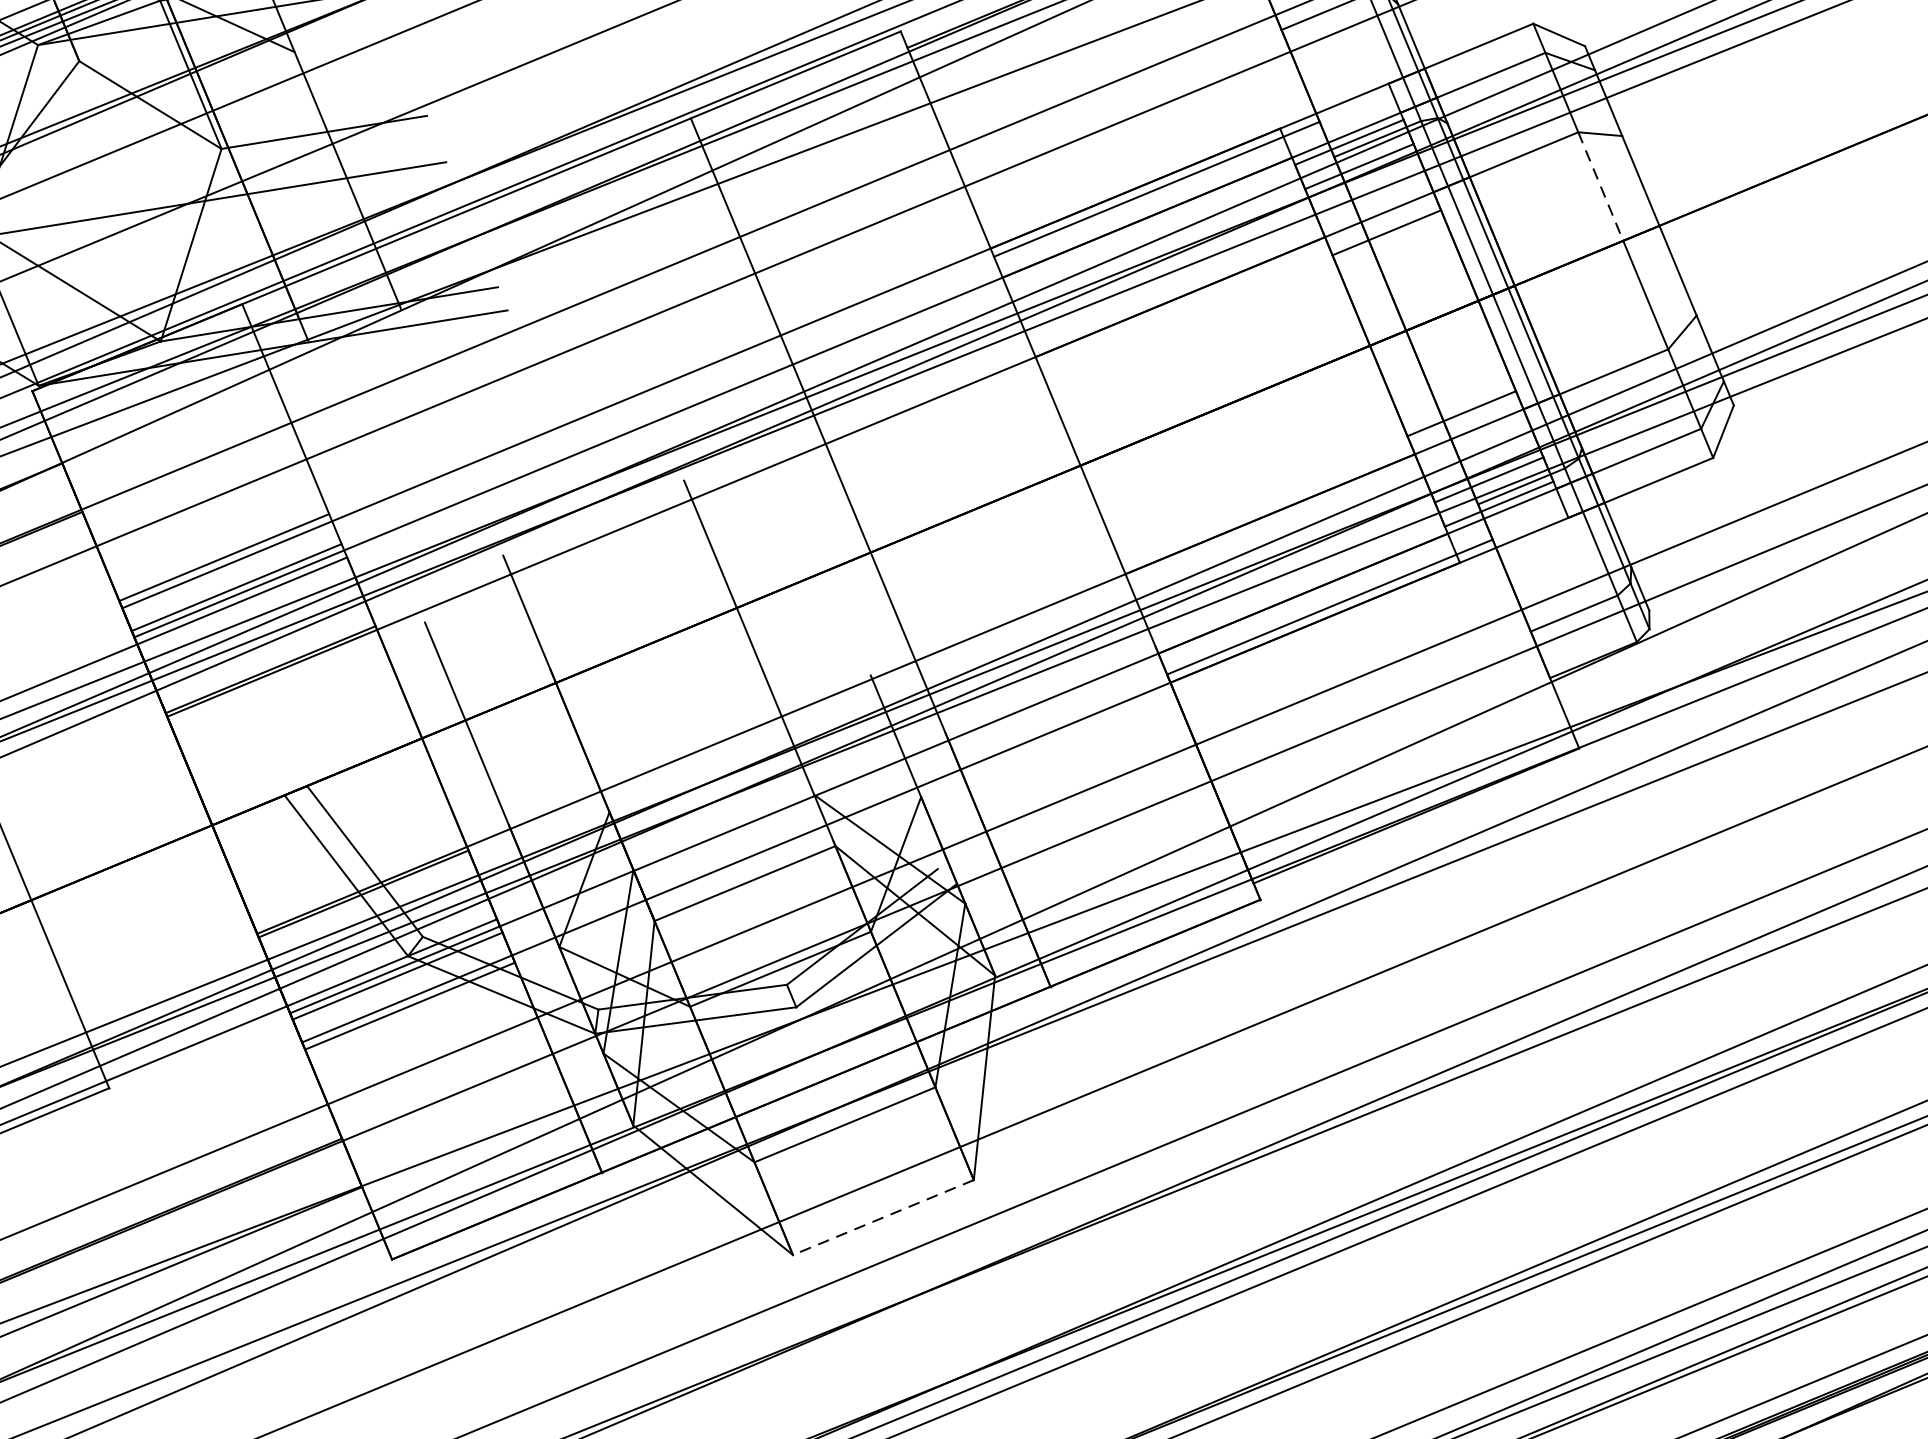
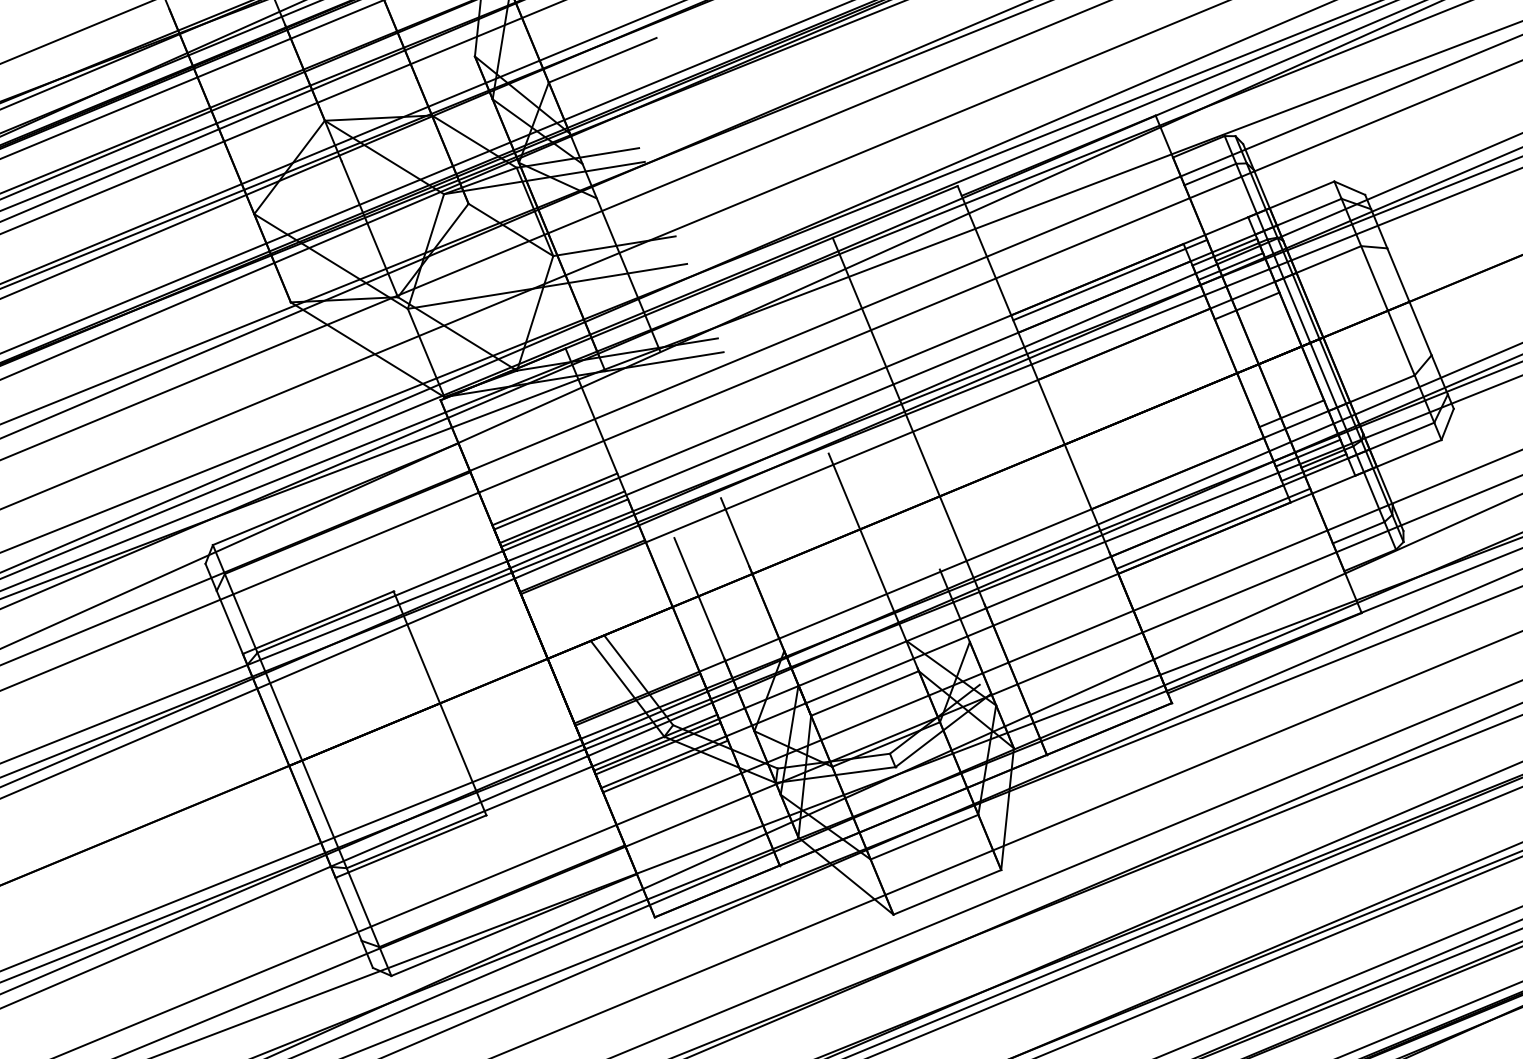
line: (1600, 186) -> (1374, 278), dashed -> solid
line: (881, 1217) -> (946, 892), dashed -> solid

